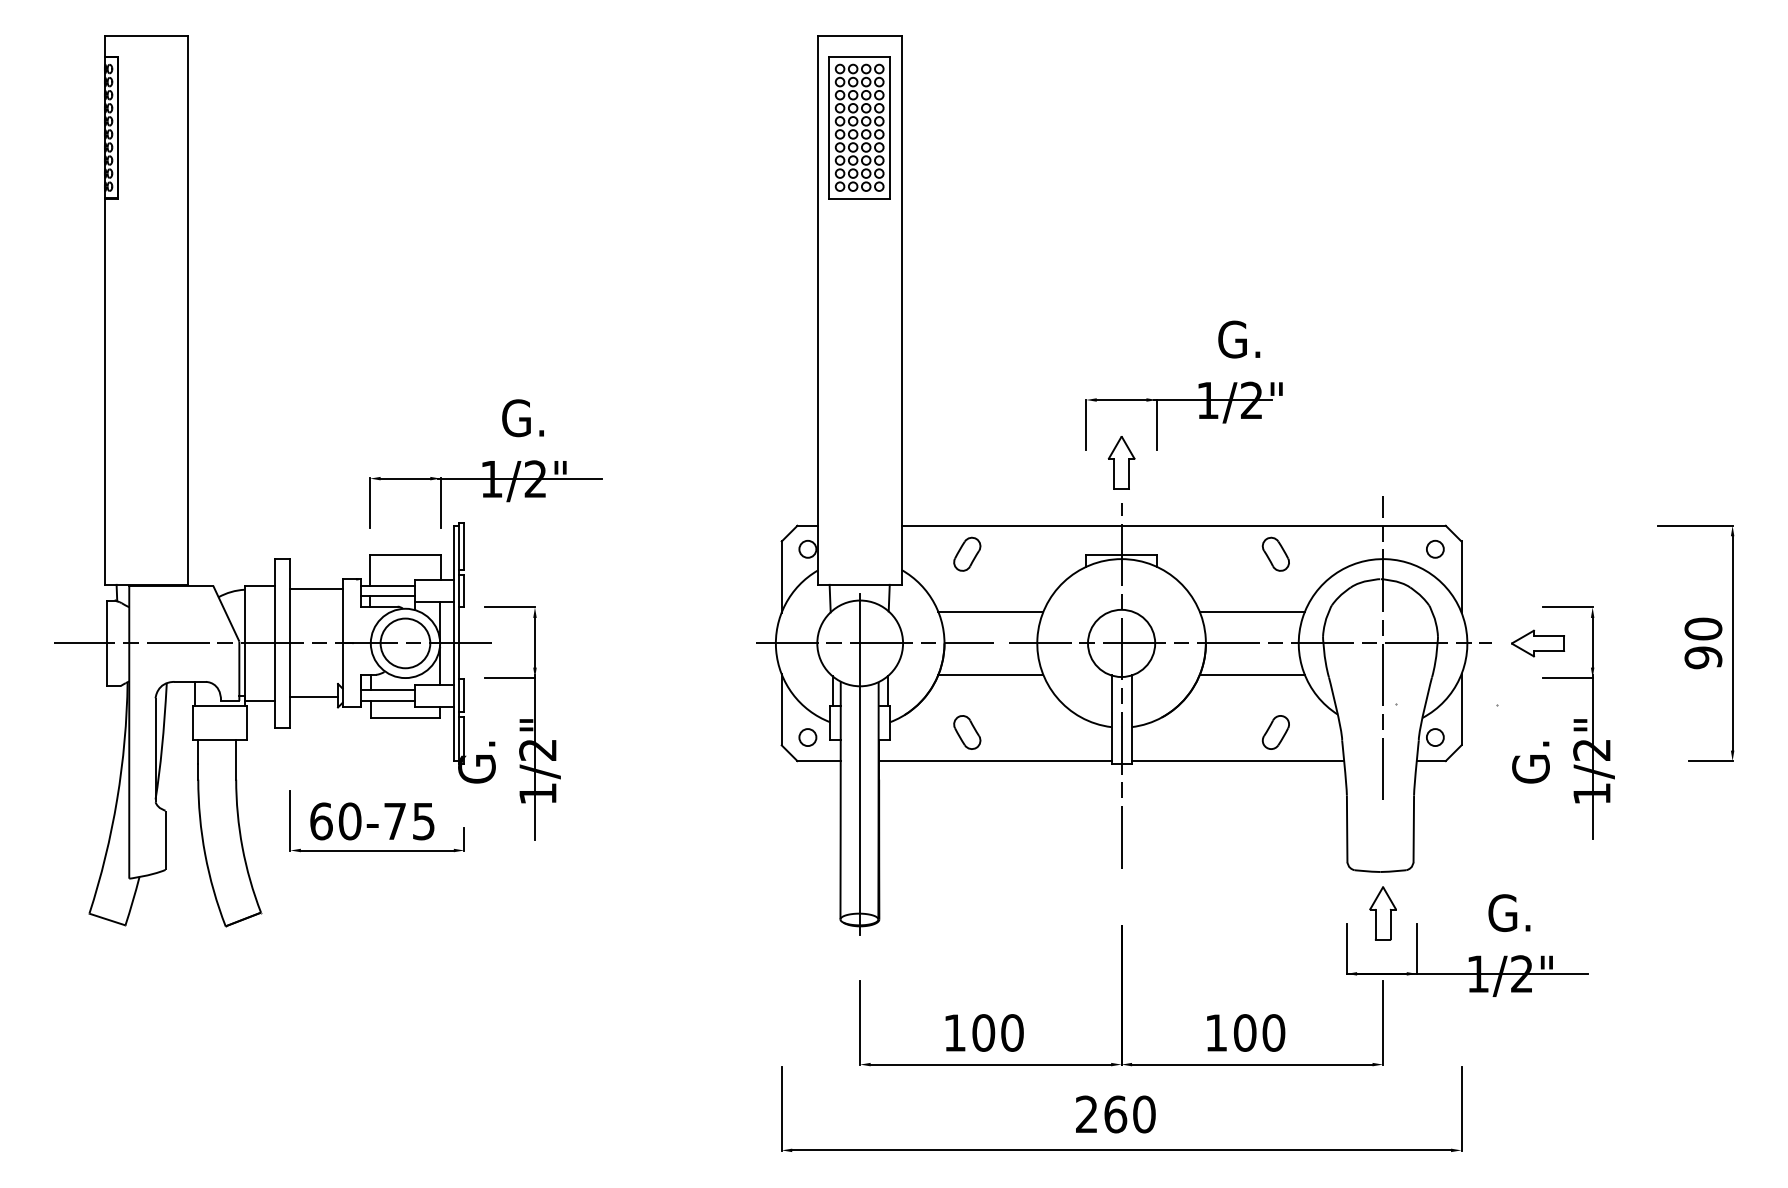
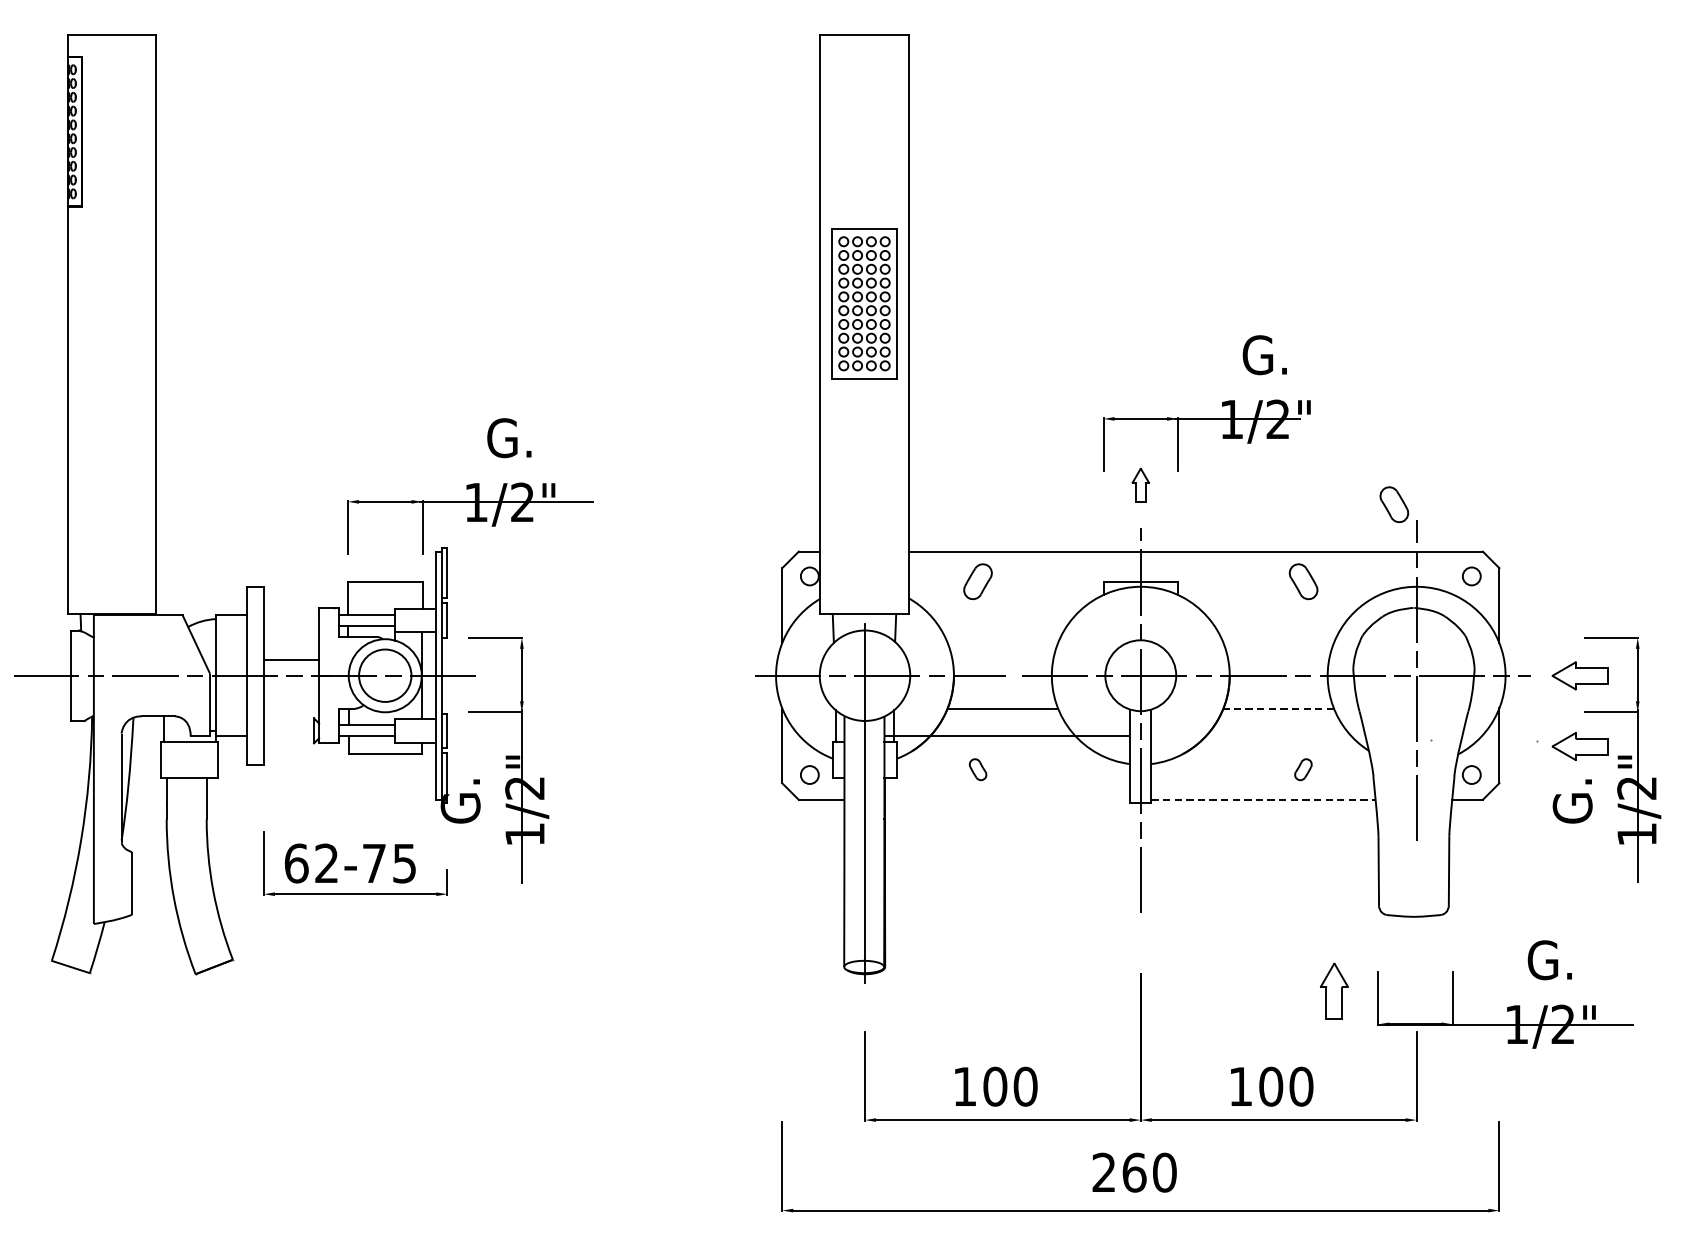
part: (859, 127) -> (864, 303), moved
part: (1121, 462) -> (1140, 484), size x0.6
part: (1361, 480) -> (1393, 503), added
line: (316, 589) -> (291, 659), moved
line: (990, 612) -> (1002, 643), removed
line: (1251, 612) -> (1277, 643), removed
line: (1251, 674) -> (1277, 708), solid -> dashed
line: (313, 697) -> (288, 732), removed
part: (1538, 710) -> (1580, 746), added
part: (967, 732) -> (978, 769), size x0.6
part: (1275, 732) -> (1303, 769), size x0.6
line: (995, 761) -> (1007, 735), moved
line: (1238, 761) -> (1264, 800), solid -> dashed
text: (349, 821) -> (326, 863), 60-75 -> 62-75
part: (1382, 913) -> (1333, 991), moved

